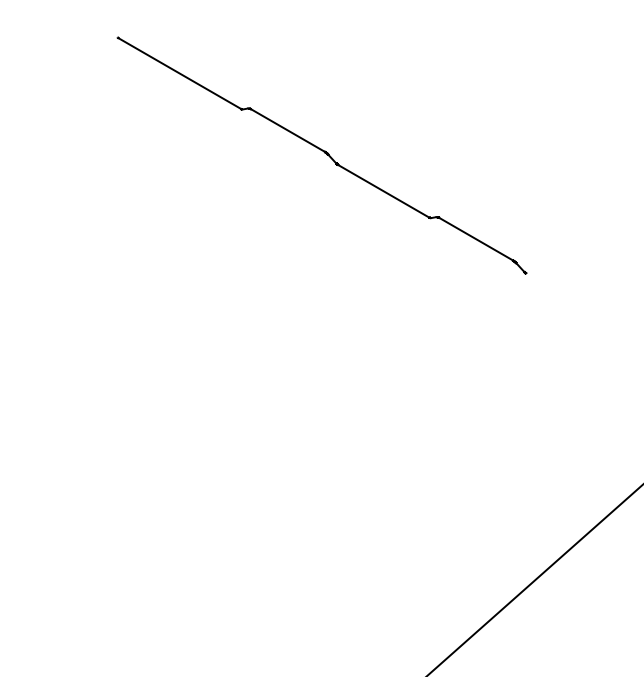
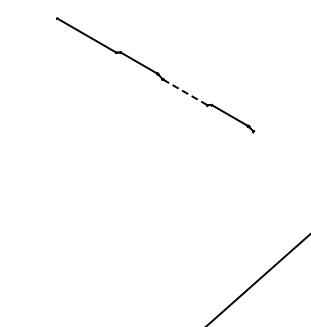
line: (382, 191) -> (184, 92), solid -> dashed

